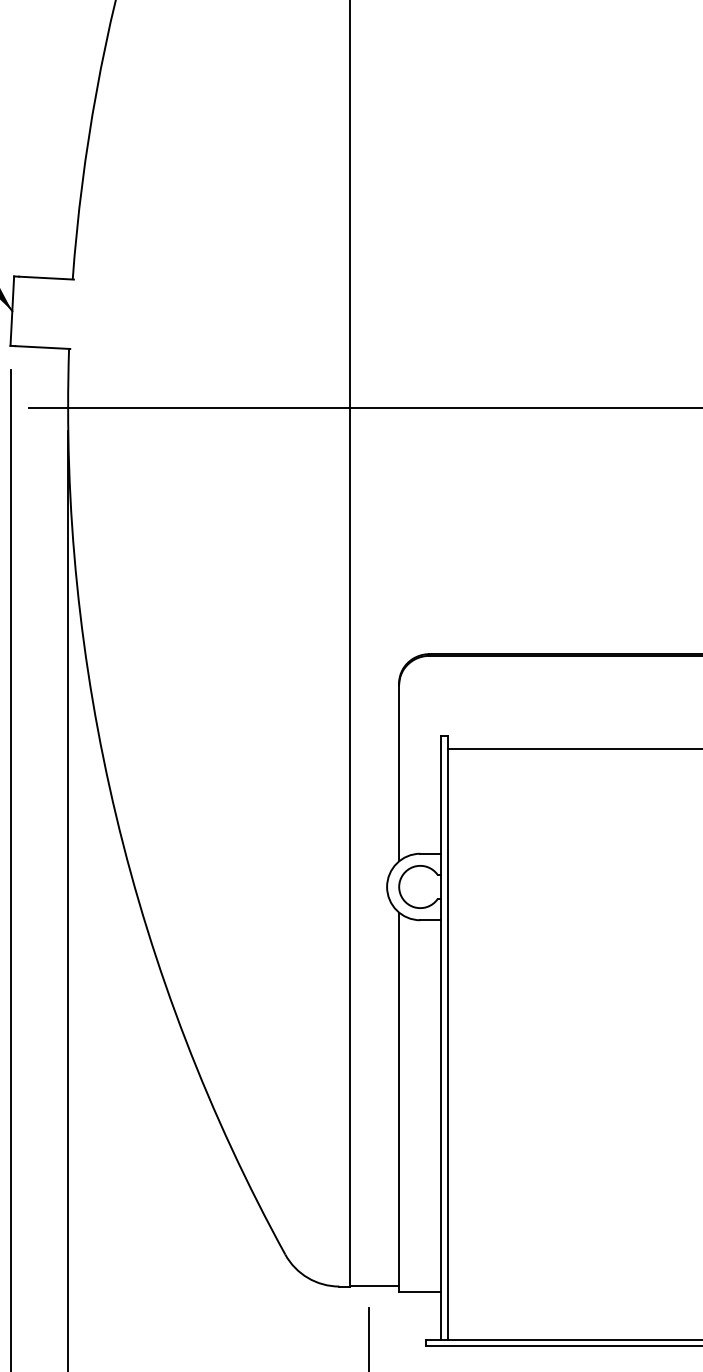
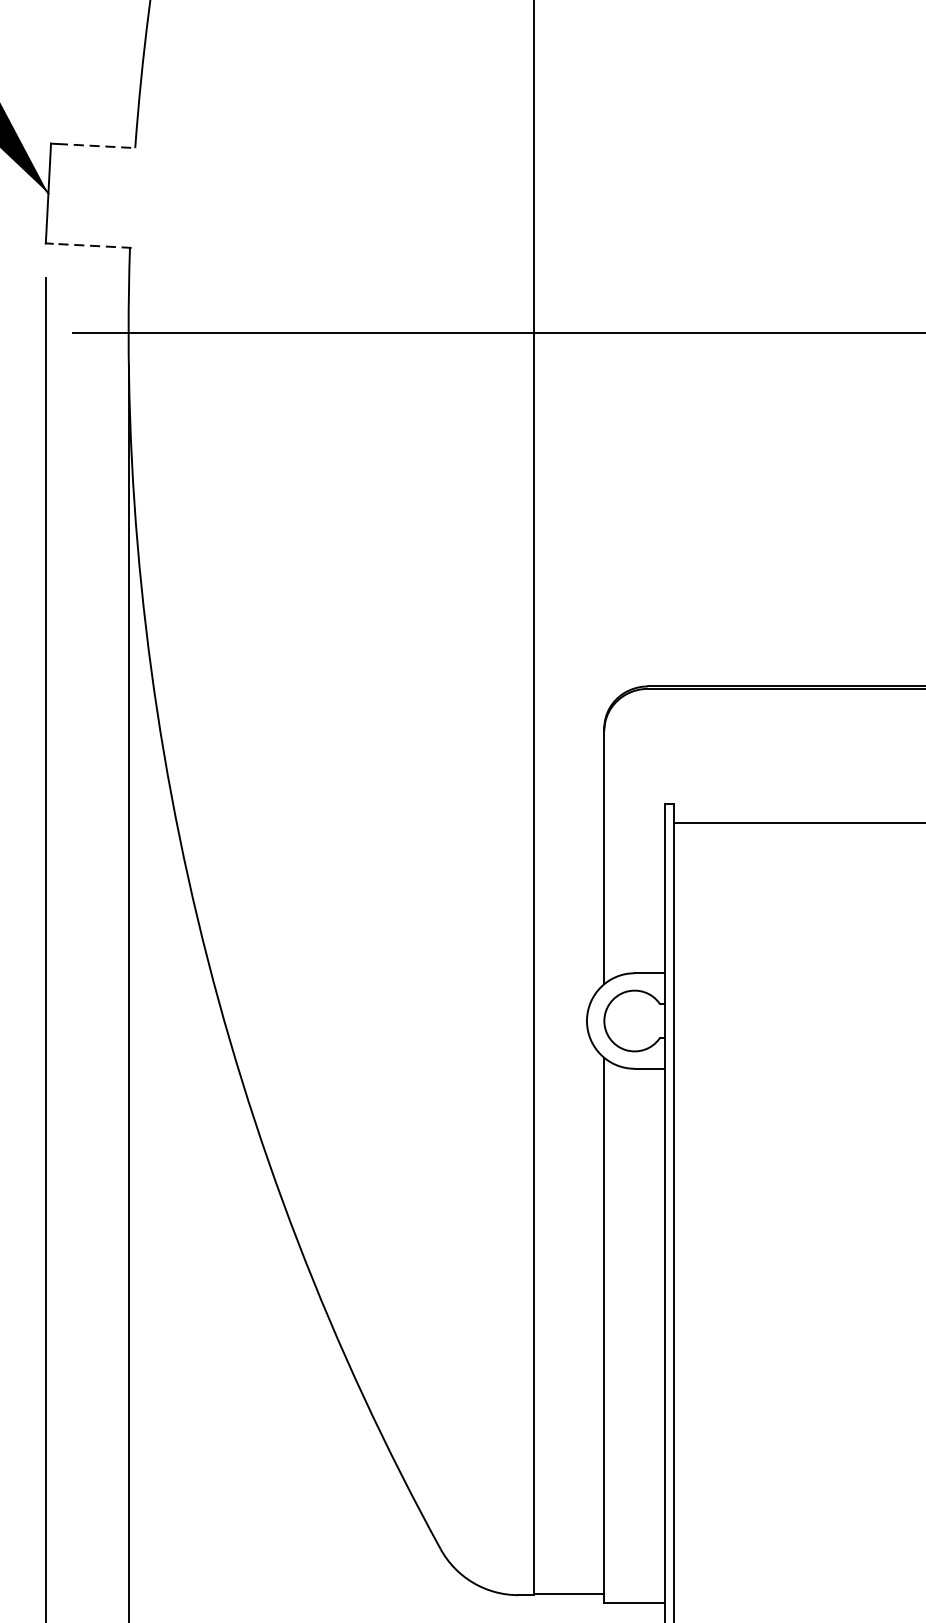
line: (46, 278) -> (97, 146), solid -> dashed
line: (42, 347) -> (91, 245), solid -> dashed

